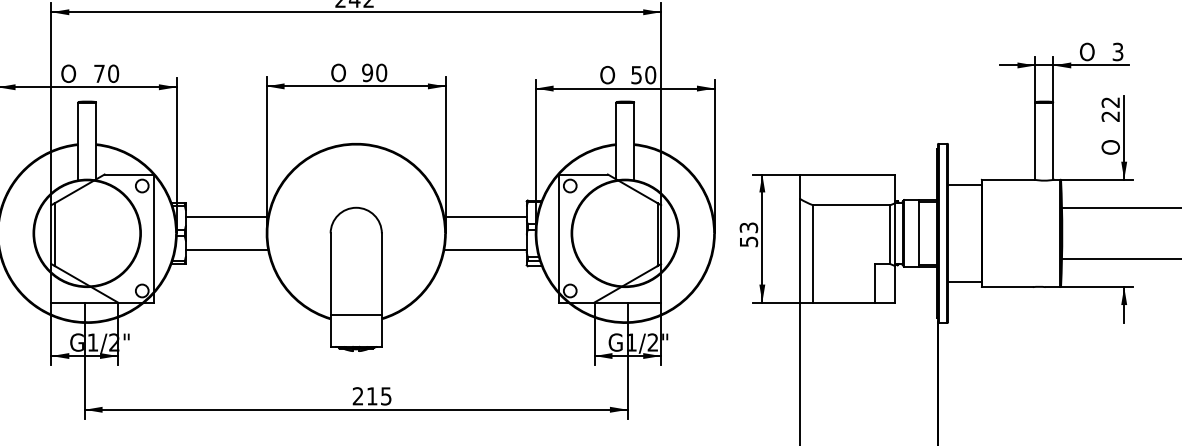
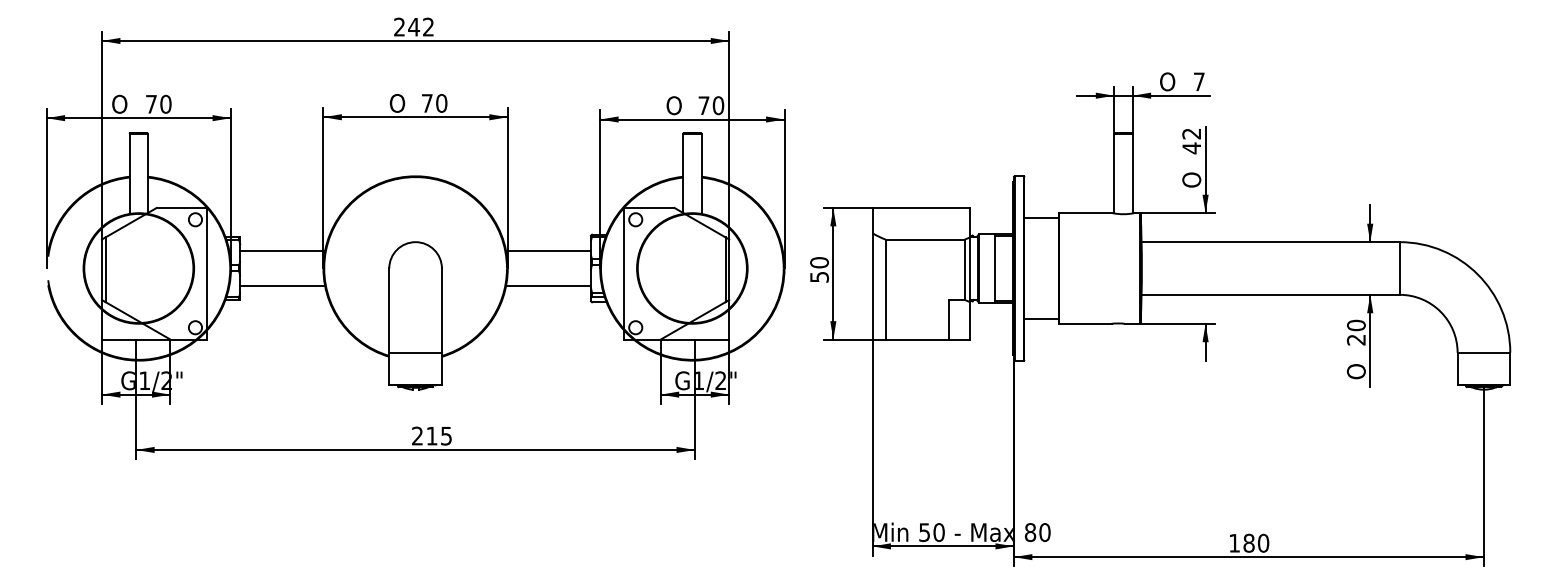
text: (1117, 51) -> (1198, 81), 3 -> 7
text: (366, 73) -> (426, 103), 90 -> 70
text: (636, 74) -> (703, 105), 50 -> 70
text: (1110, 116) -> (1191, 148), 22 -> 42
text: (748, 227) -> (819, 262), 53 -> 50

